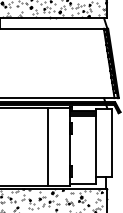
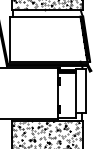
line: (48, 147) -> (44, 93), removed

